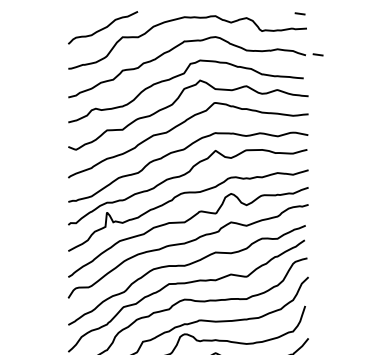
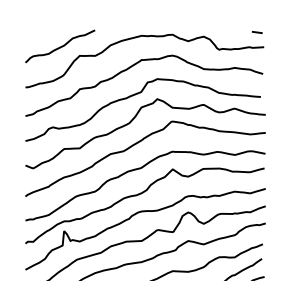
line: (317, 54) -> (274, 73), removed

